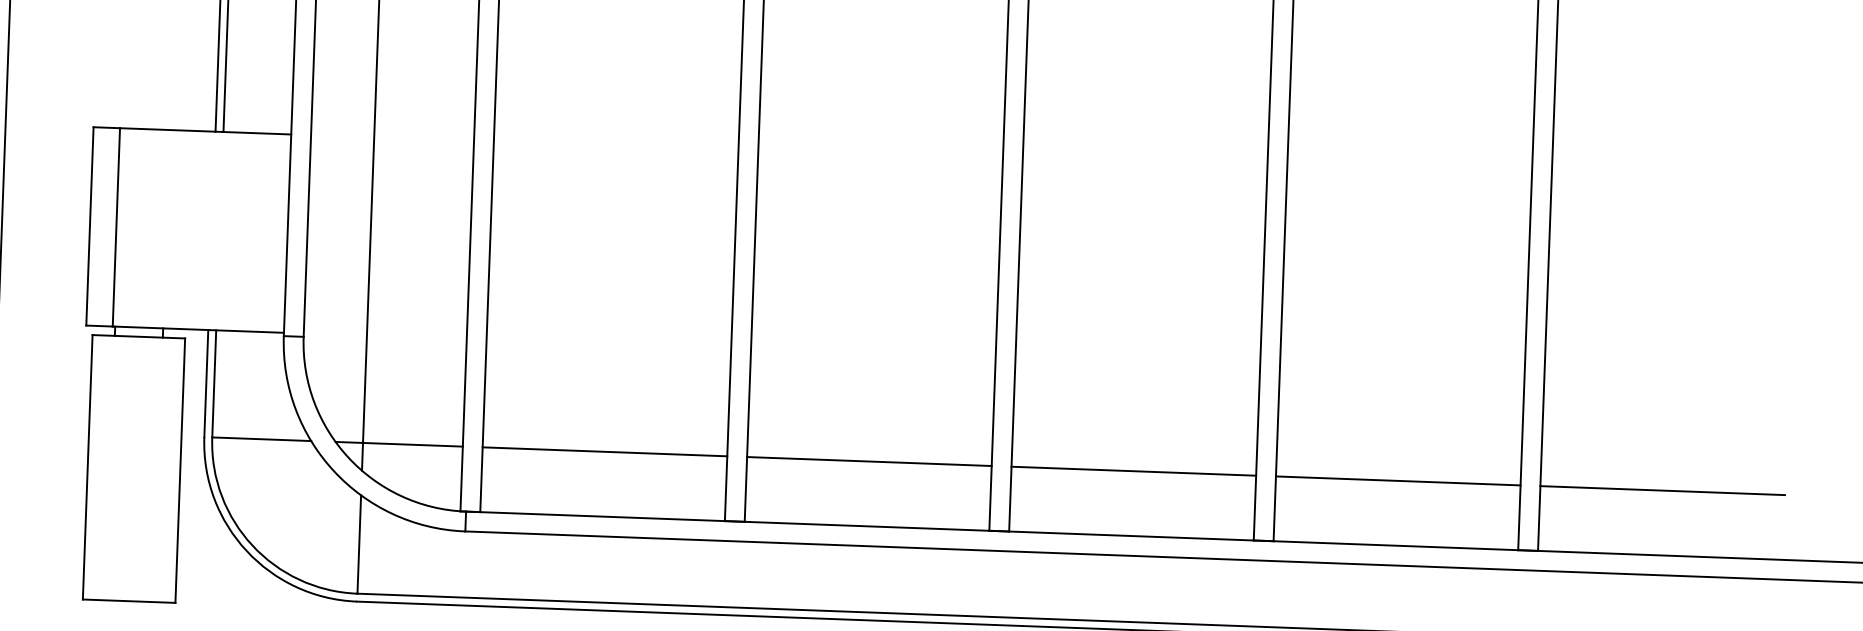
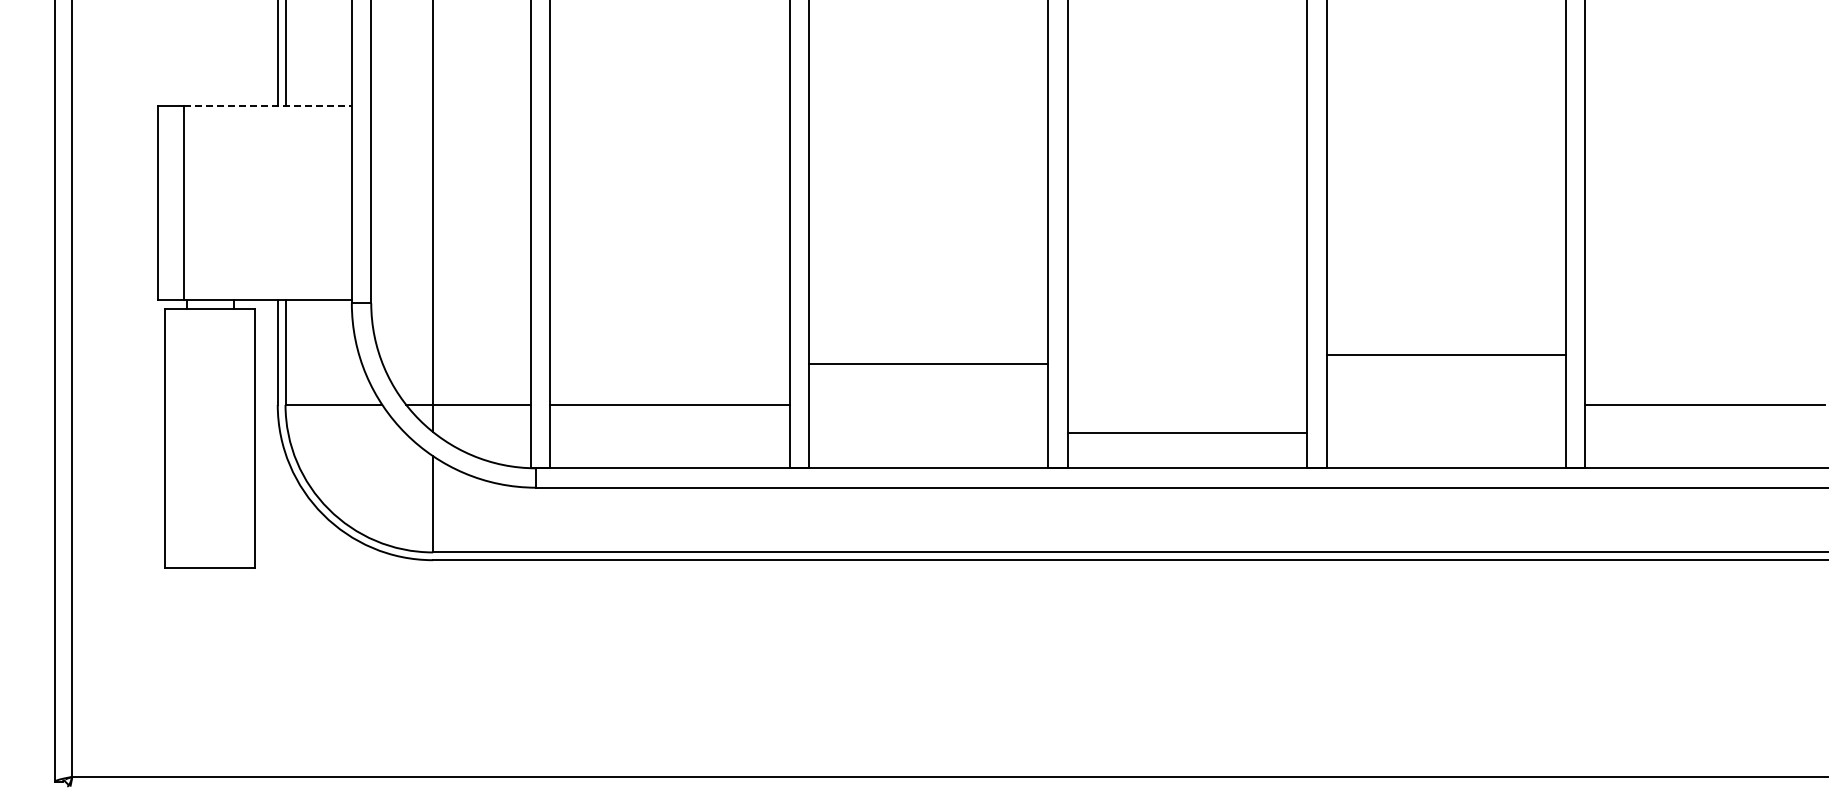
line: (206, 130) -> (268, 105), solid -> dashed
line: (869, 461) -> (928, 363), moved
line: (1133, 470) -> (1187, 432), moved
line: (1398, 480) -> (1446, 354), moved

